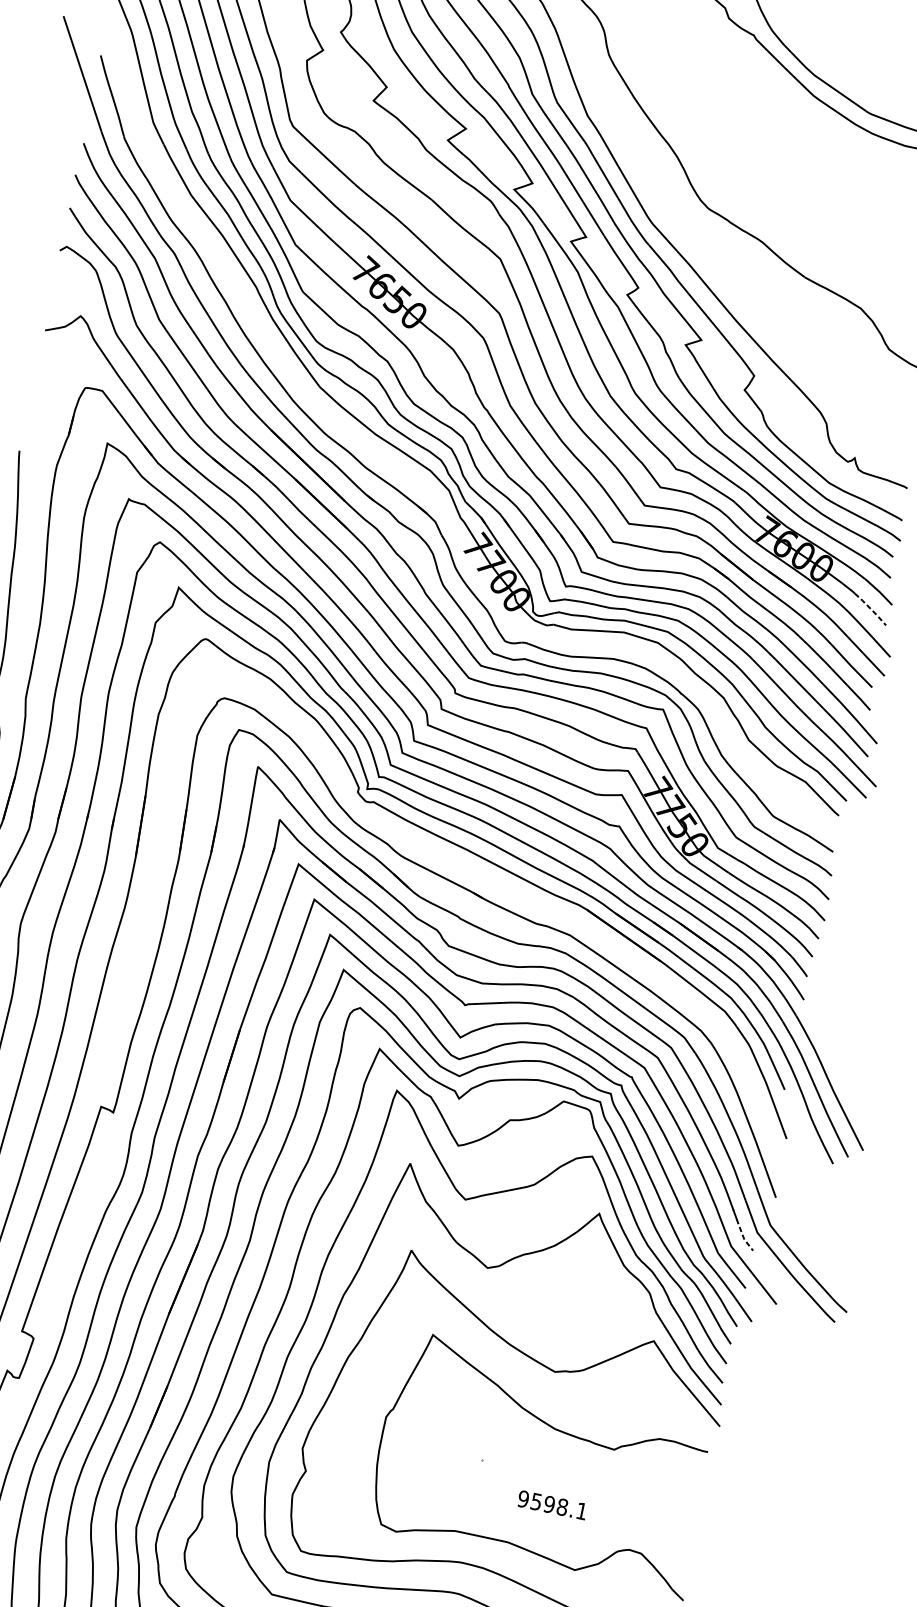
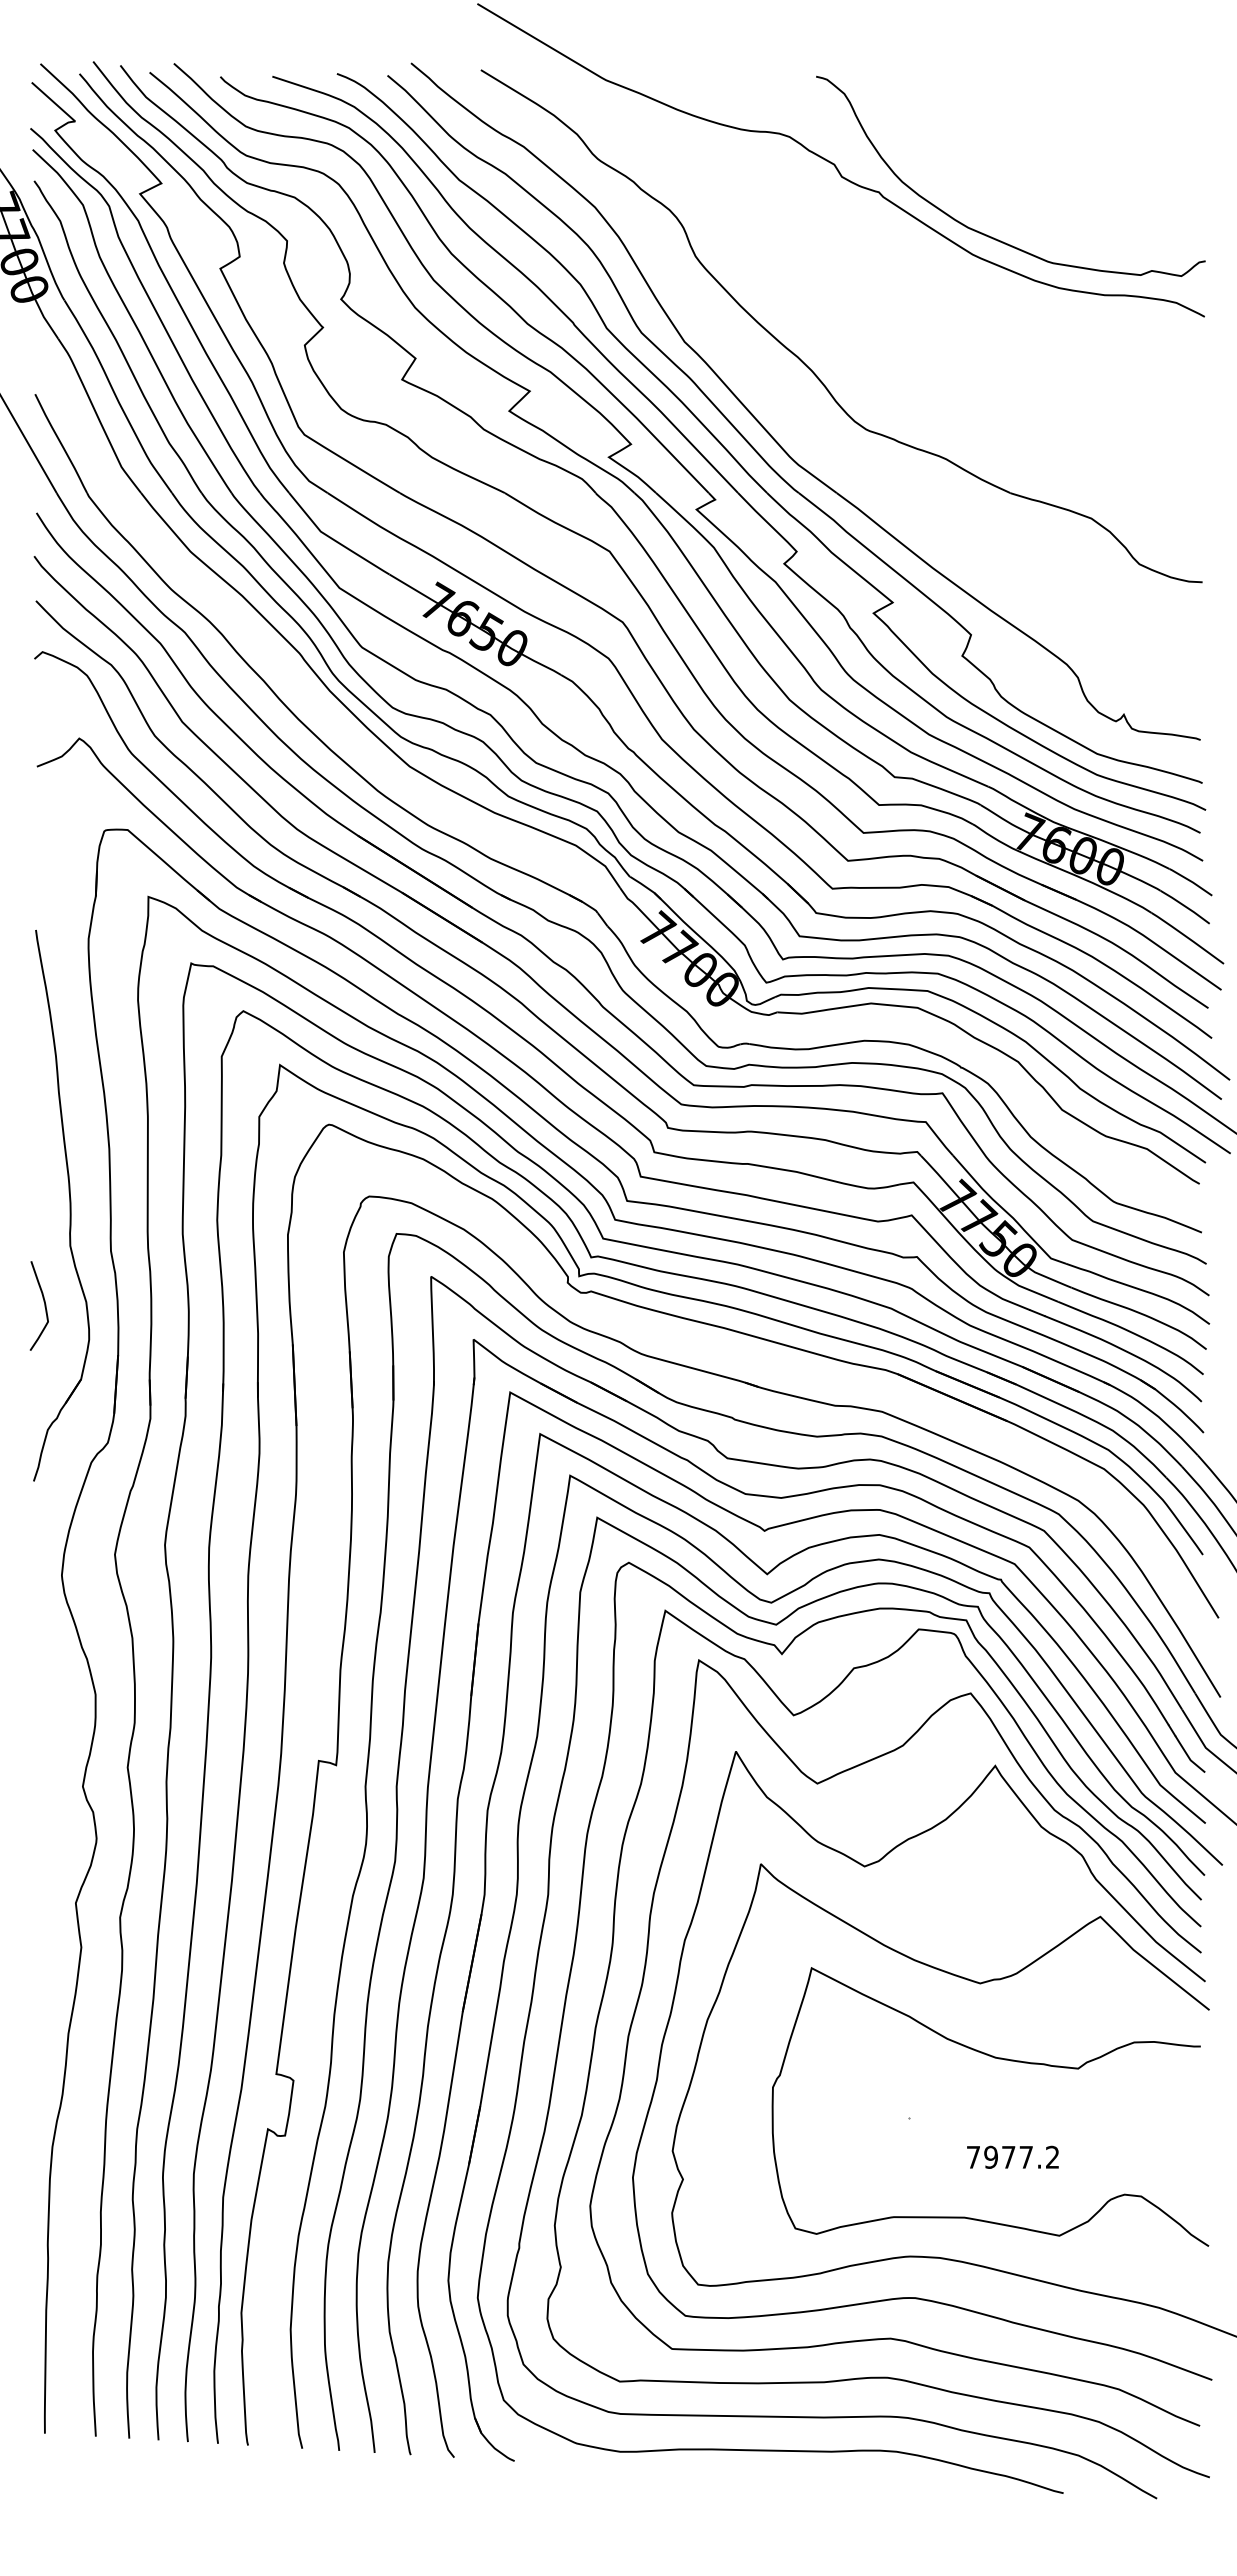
line: (870, 608) -> (1185, 906), dashed -> solid
line: (743, 1236) -> (1188, 1756), dashed -> solid
text: (552, 1504) -> (1012, 2156), 9598.1 -> 7977.2

